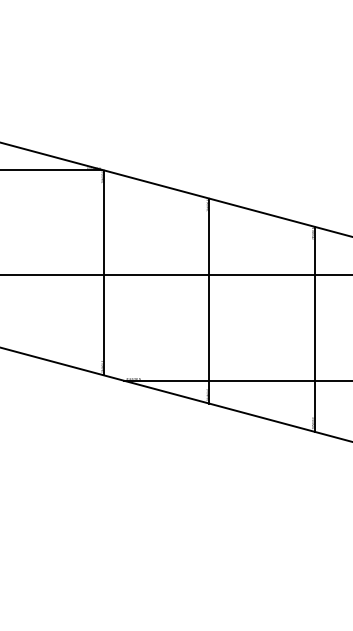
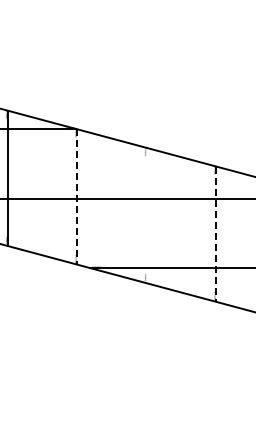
line: (104, 273) -> (77, 197), solid -> dashed
line: (209, 301) -> (146, 215), removed
line: (315, 329) -> (216, 234), solid -> dashed

